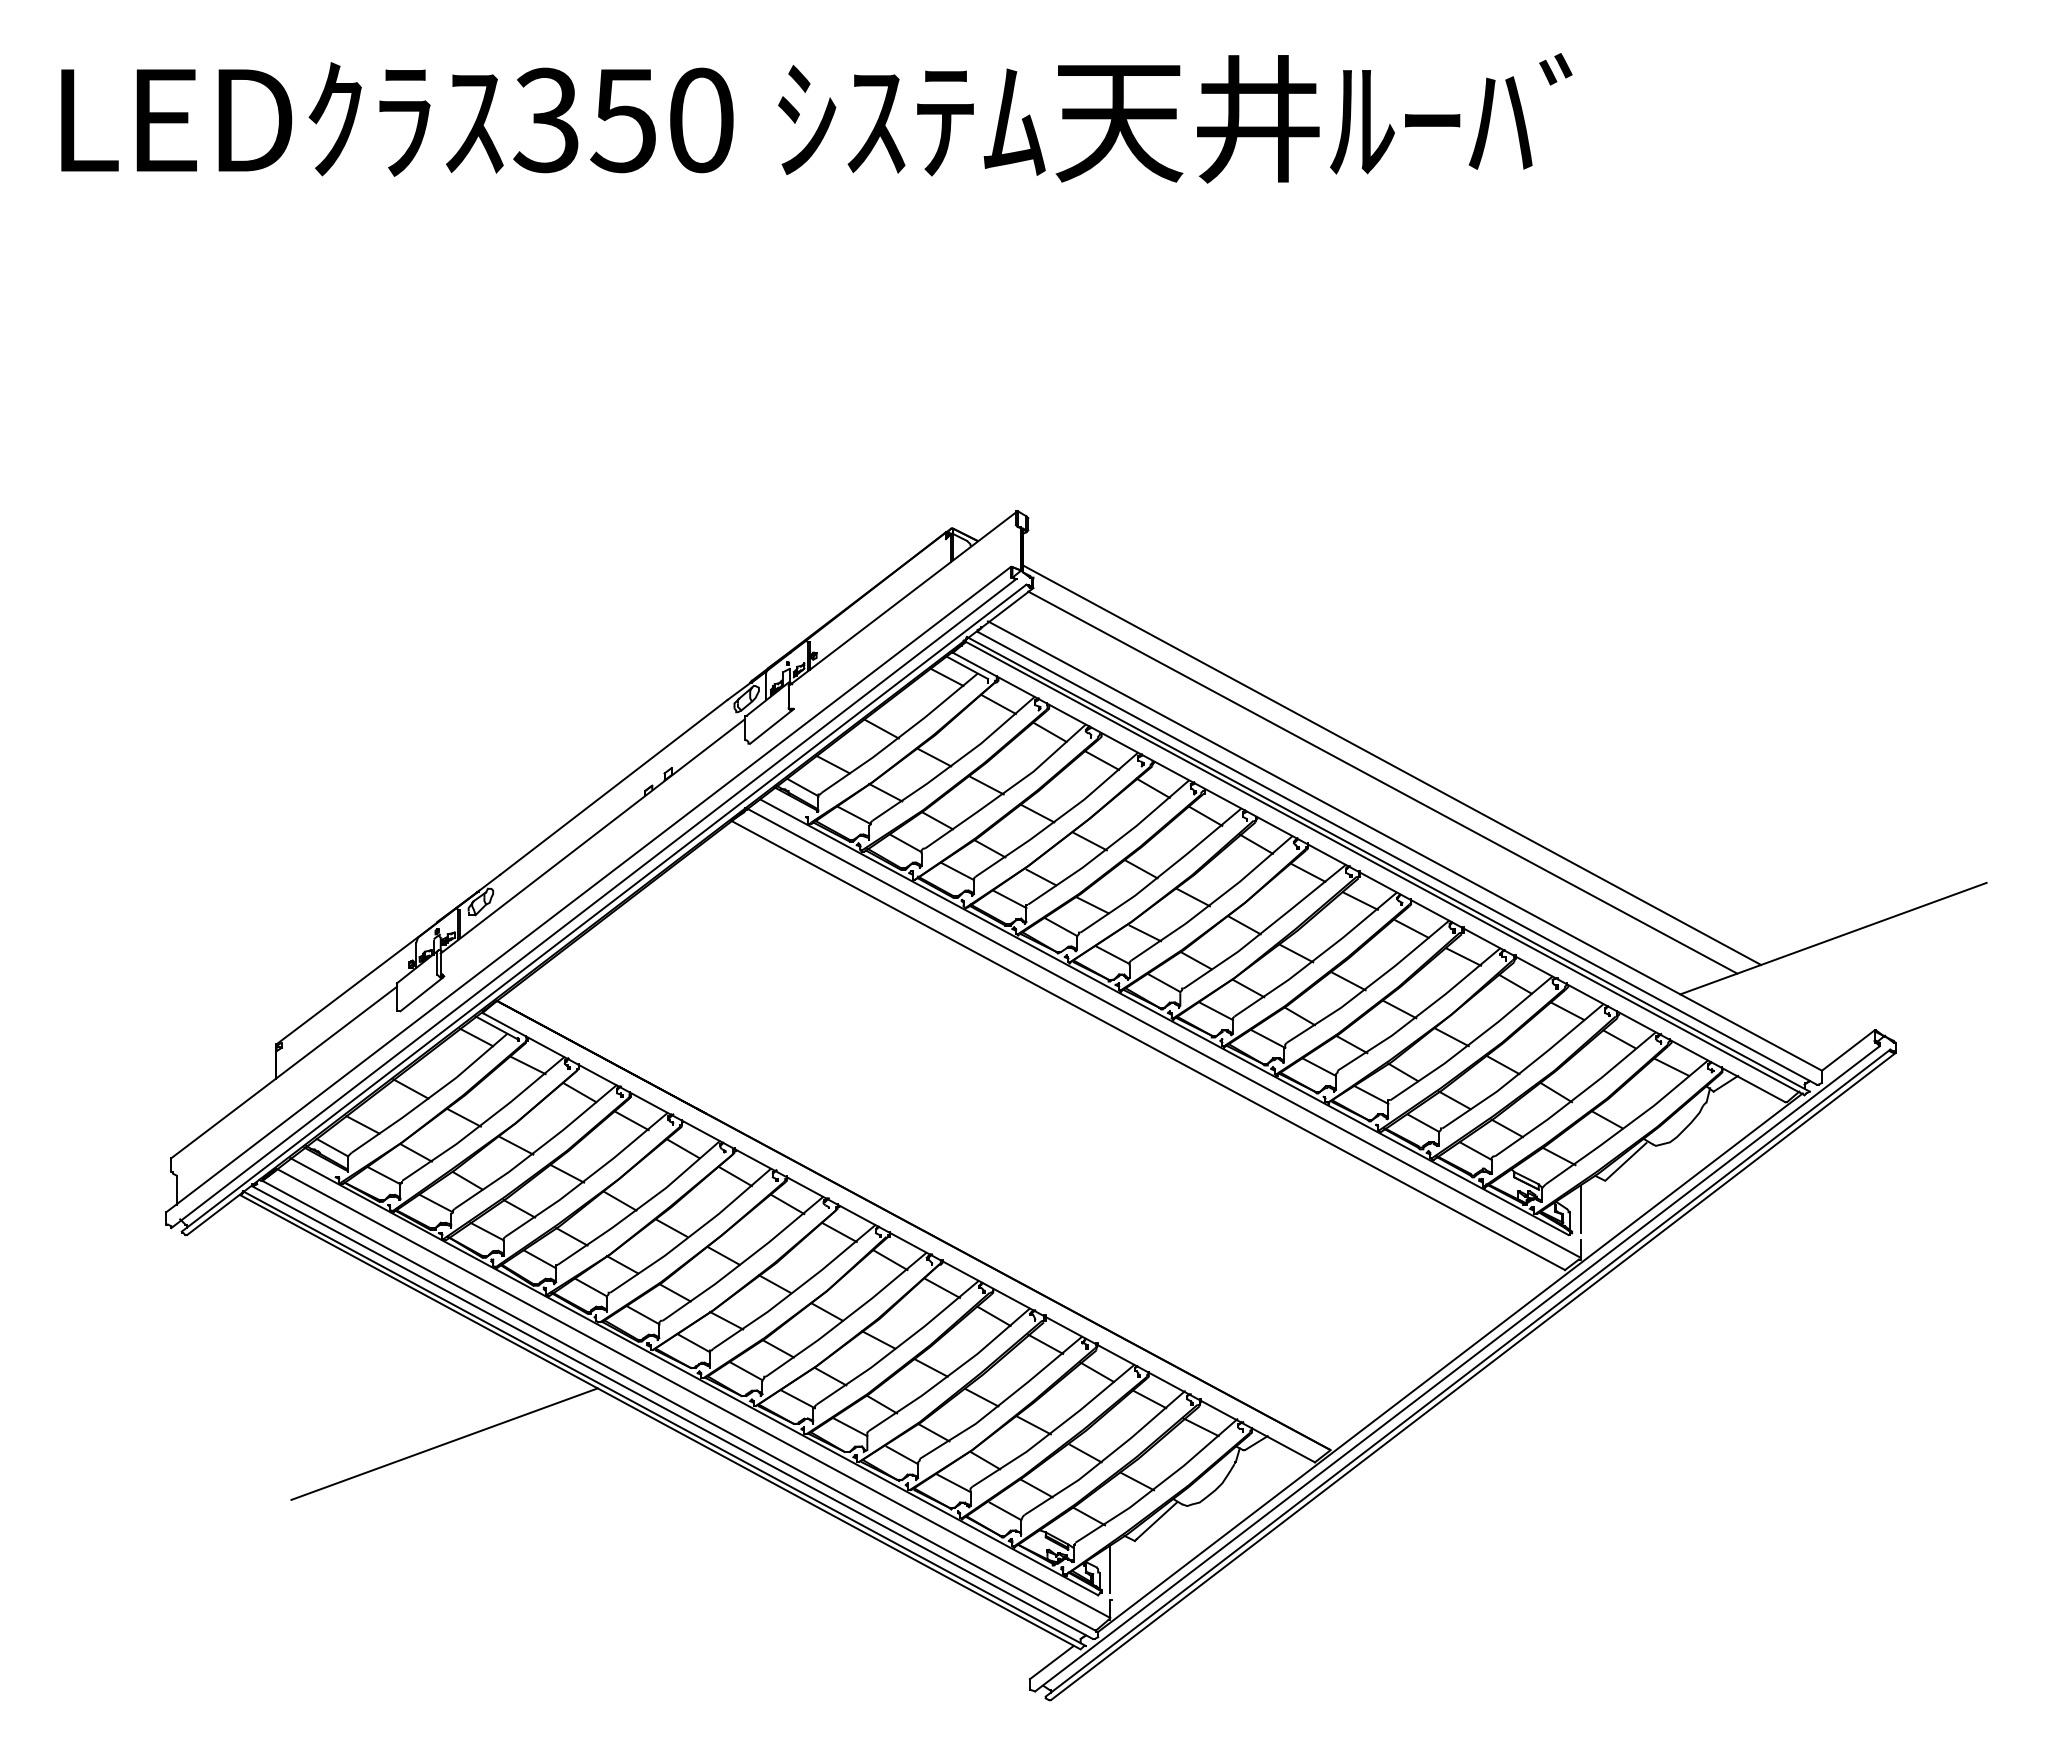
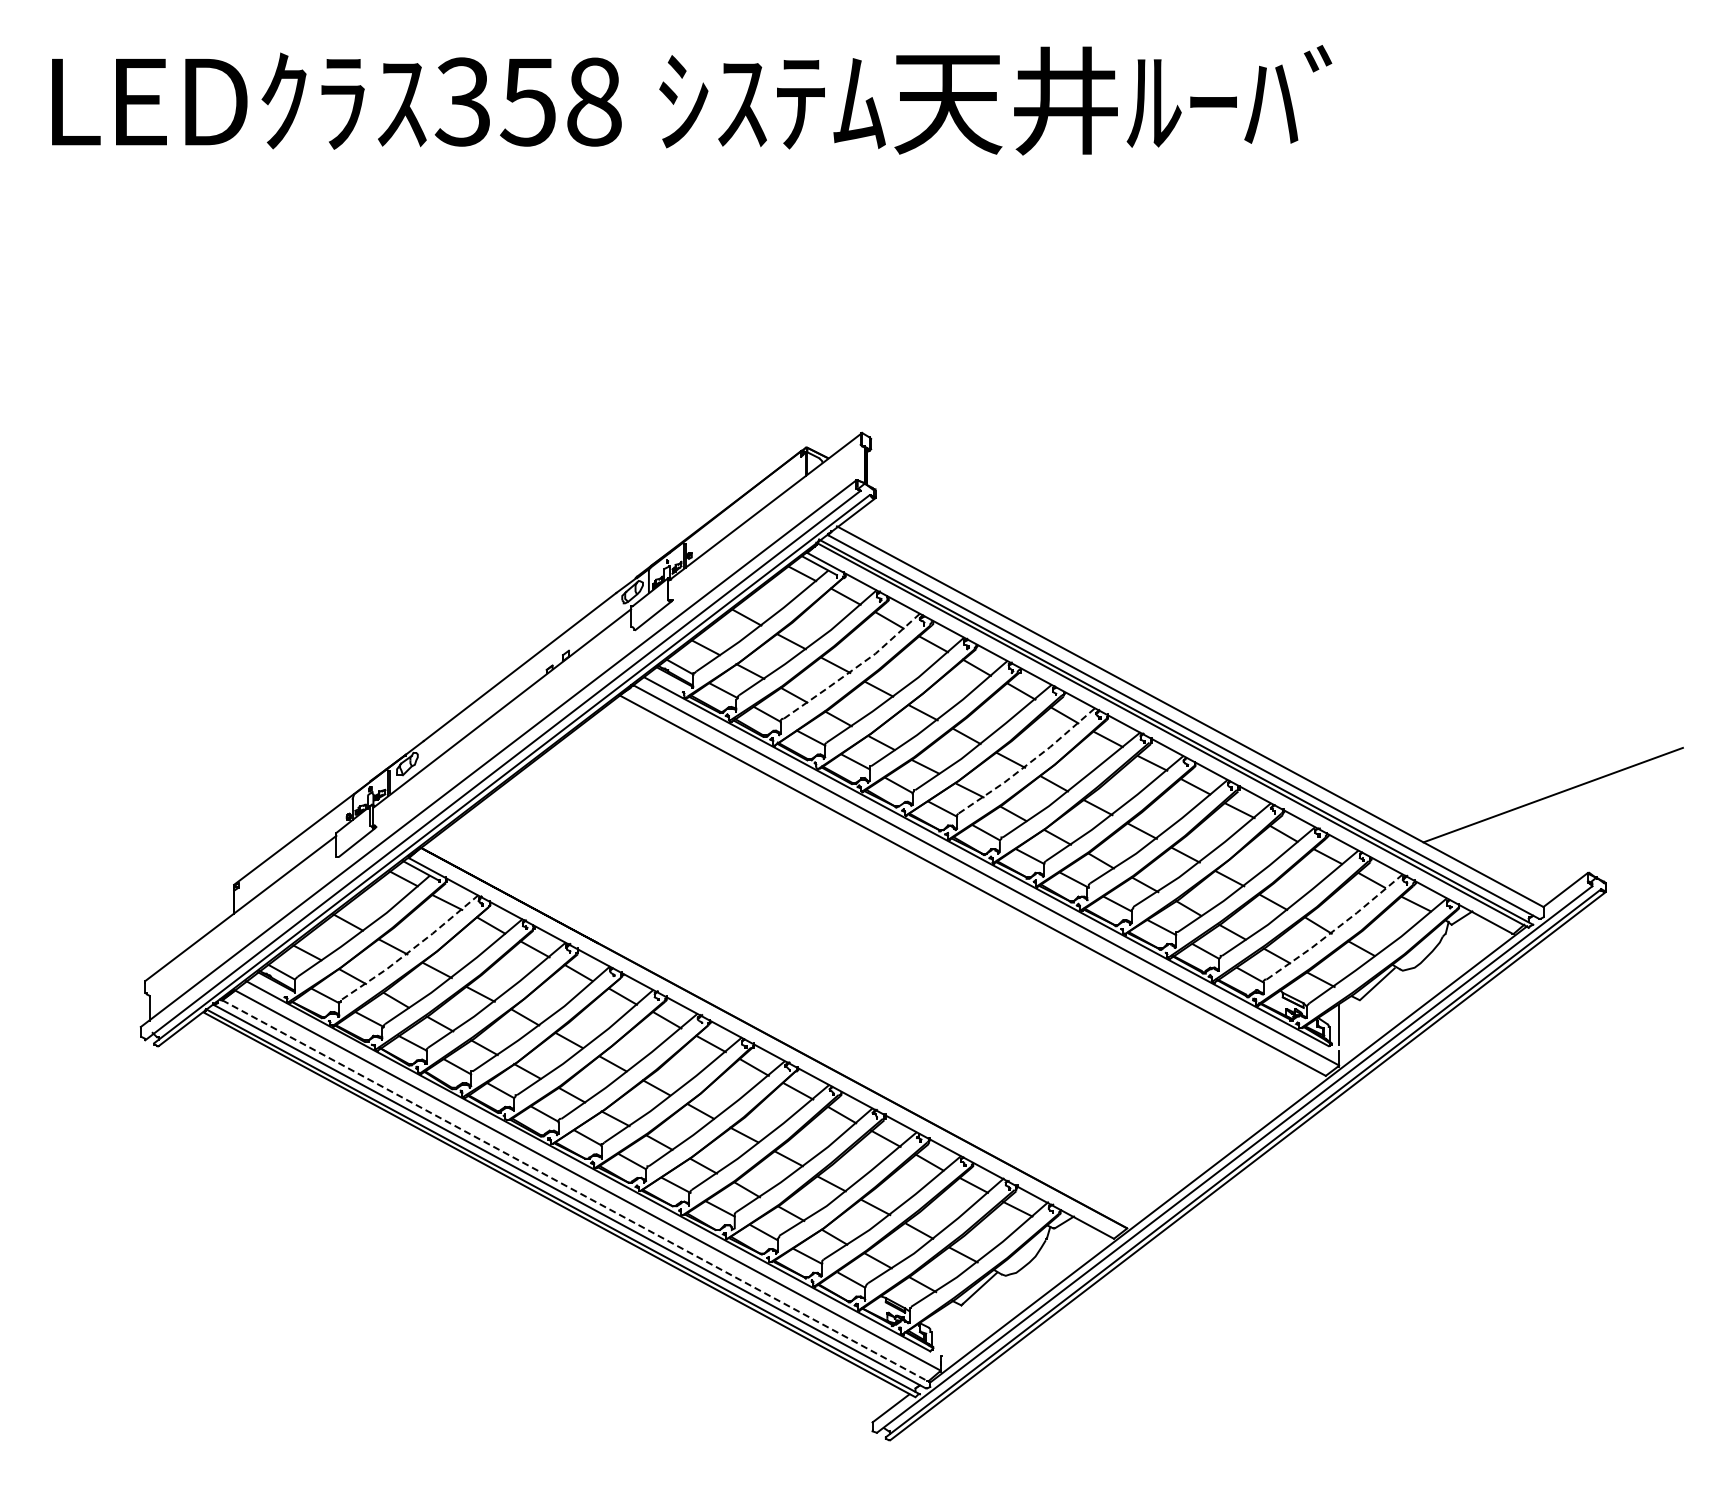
text: (701, 119) -> (594, 101), 350 -> 358
line: (1391, 764) -> (1178, 647), removed
line: (1382, 782) -> (1171, 662), removed
line: (1007, 790) -> (853, 669), solid -> dashed
line: (1214, 901) -> (1028, 763), solid -> dashed
line: (1576, 1097) -> (1335, 929), solid -> dashed
line: (484, 1122) -> (410, 950), solid -> dashed
line: (678, 1405) -> (574, 1190), solid -> dashed
line: (444, 1444) -> (376, 1223), removed
line: (1110, 1569) -> (940, 1329), removed

